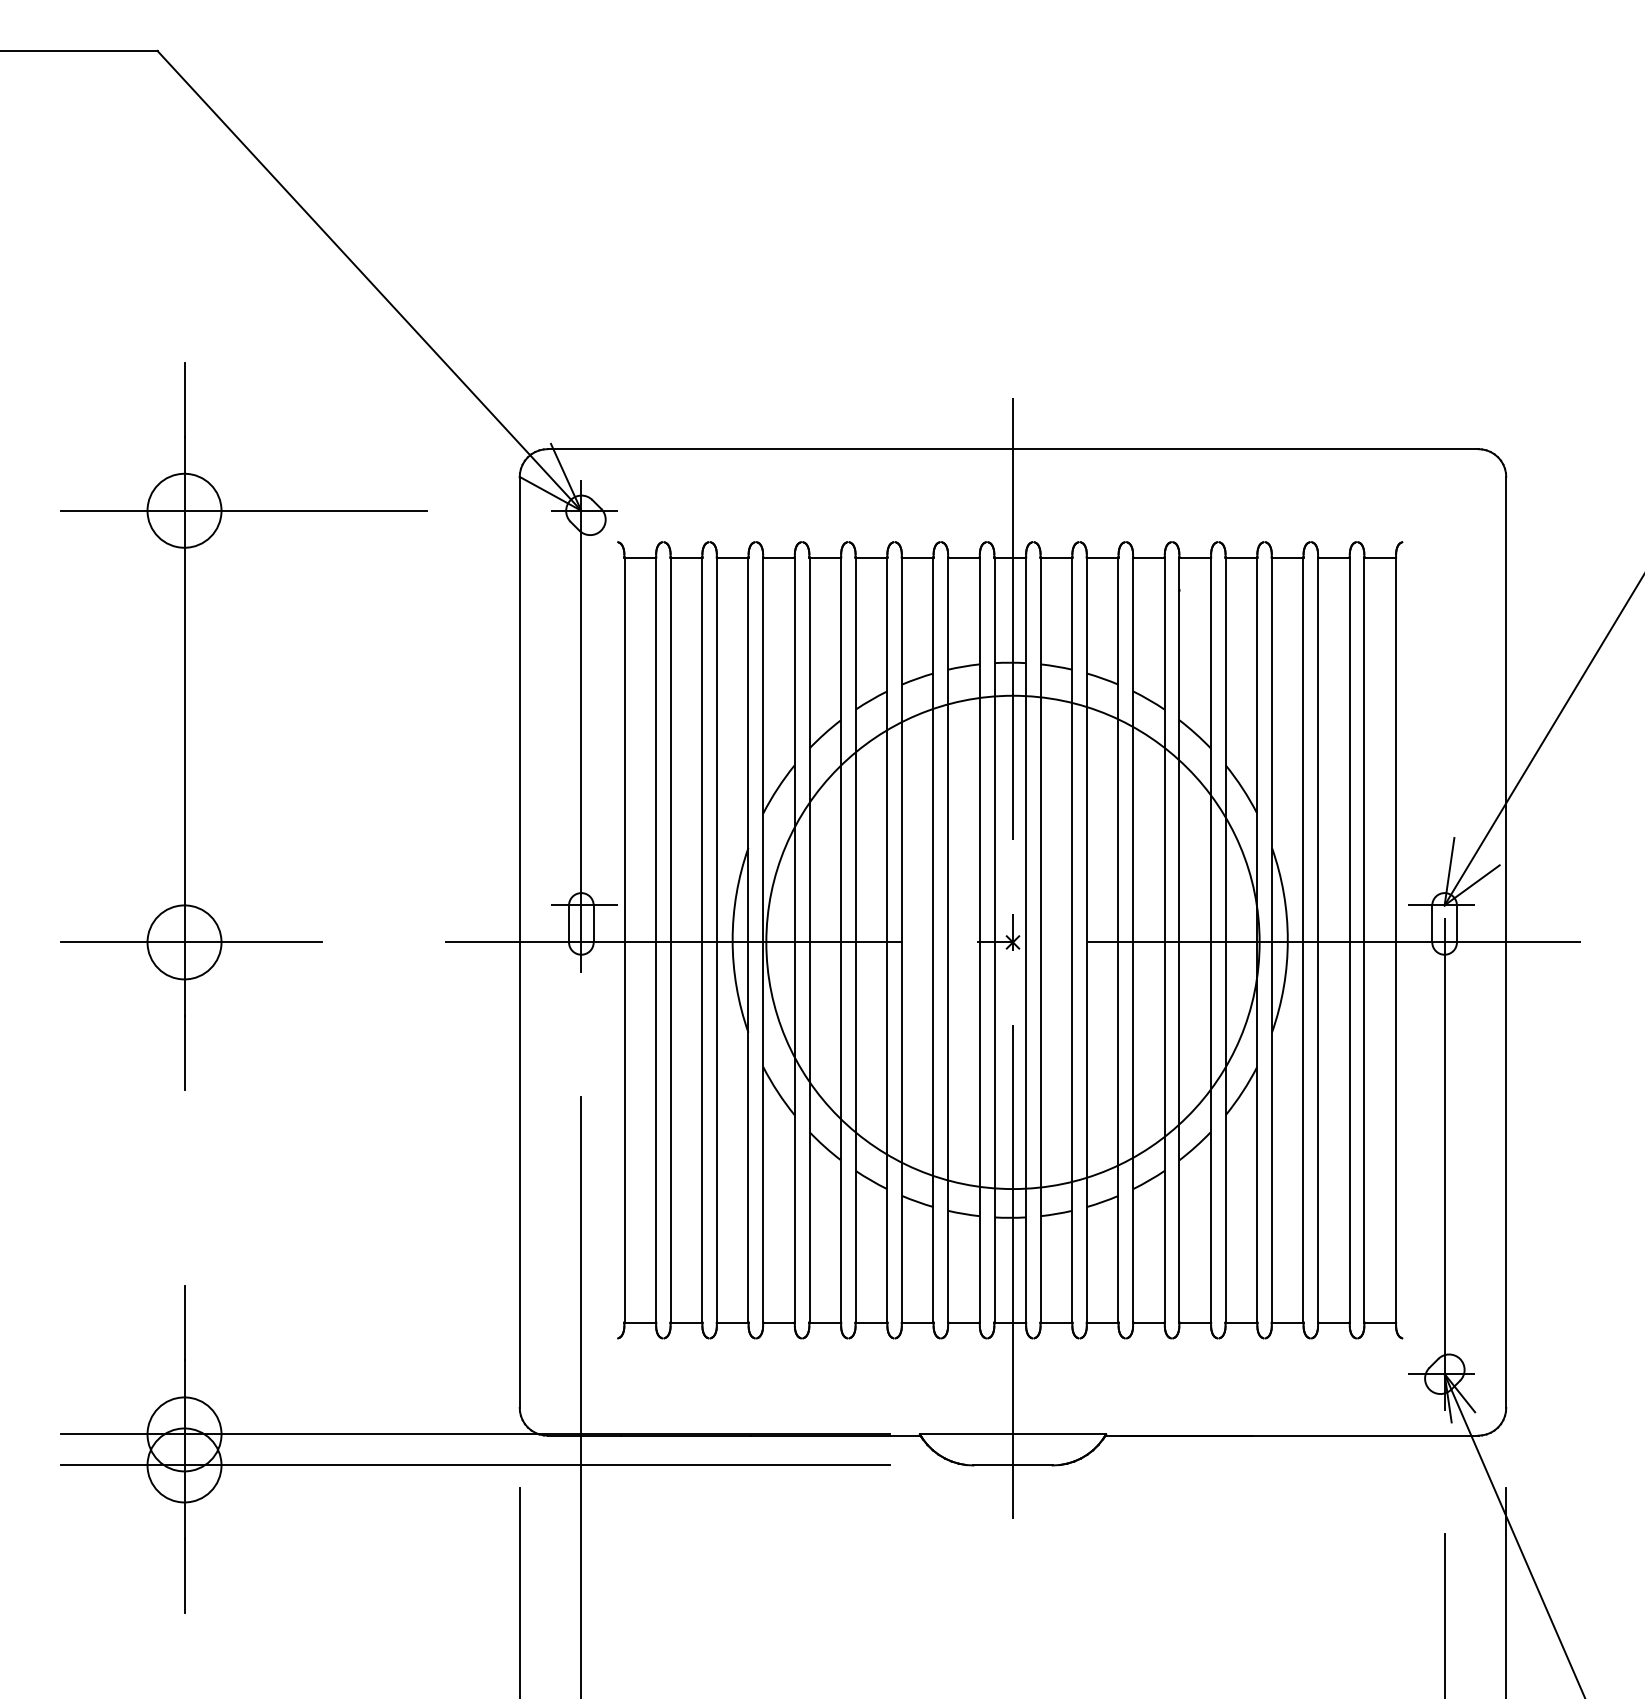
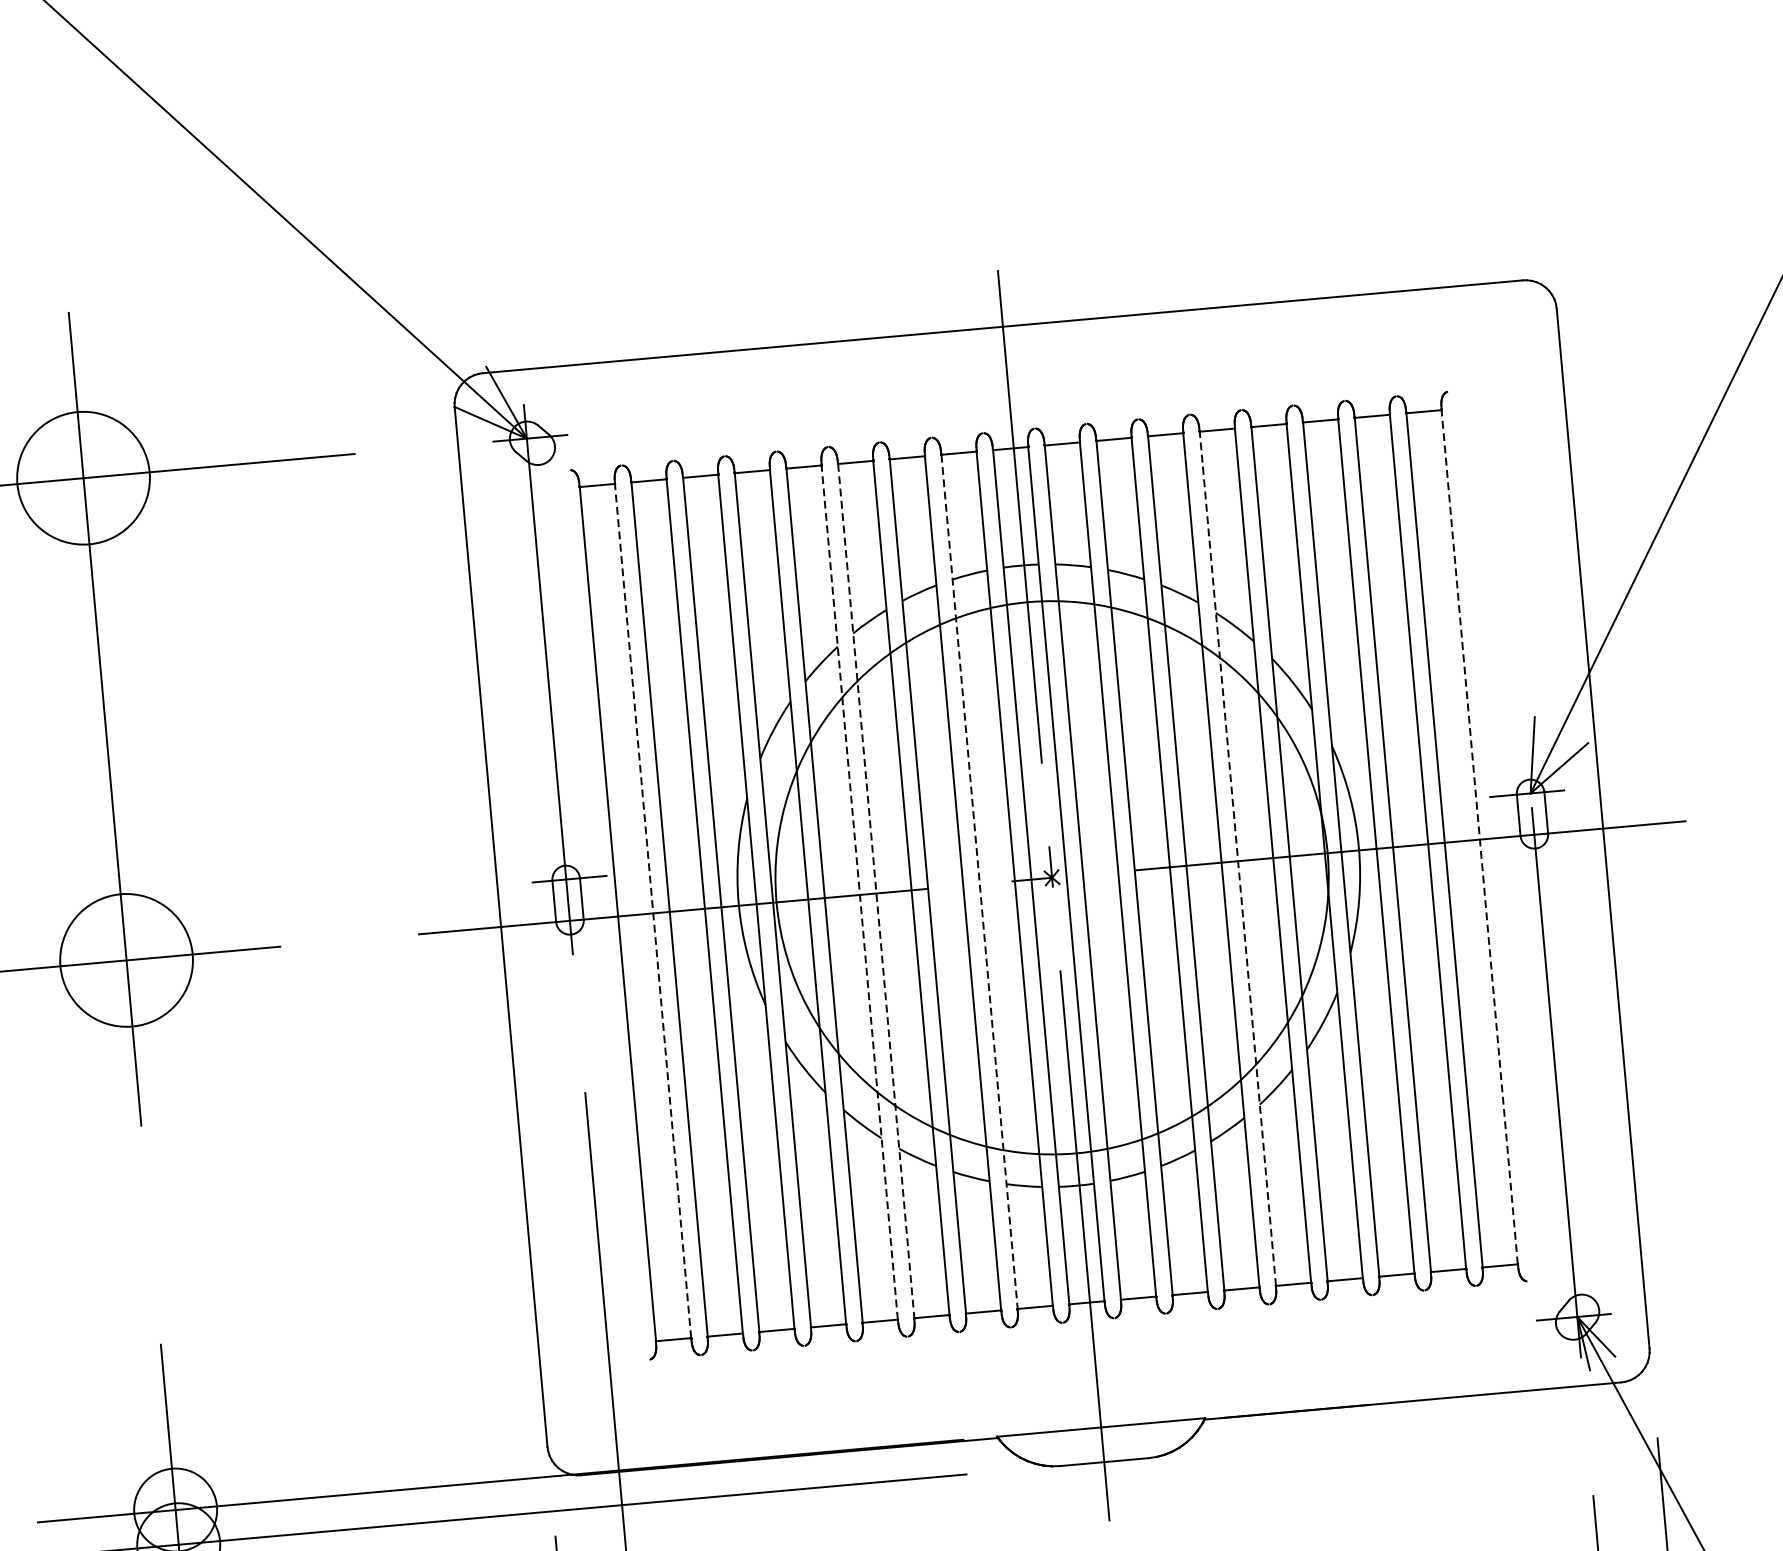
circle: (184, 510) -> (83, 477), size x1.6
line: (655, 939) -> (652, 910), solid -> dashed
line: (840, 939) -> (859, 891), solid -> dashed
line: (1179, 939) -> (1237, 857), solid -> dashed
line: (1395, 939) -> (1479, 836), solid -> dashed
line: (855, 940) -> (875, 891), solid -> dashed
line: (948, 940) -> (979, 882), solid -> dashed
circle: (184, 942) -> (126, 960), size x1.6

